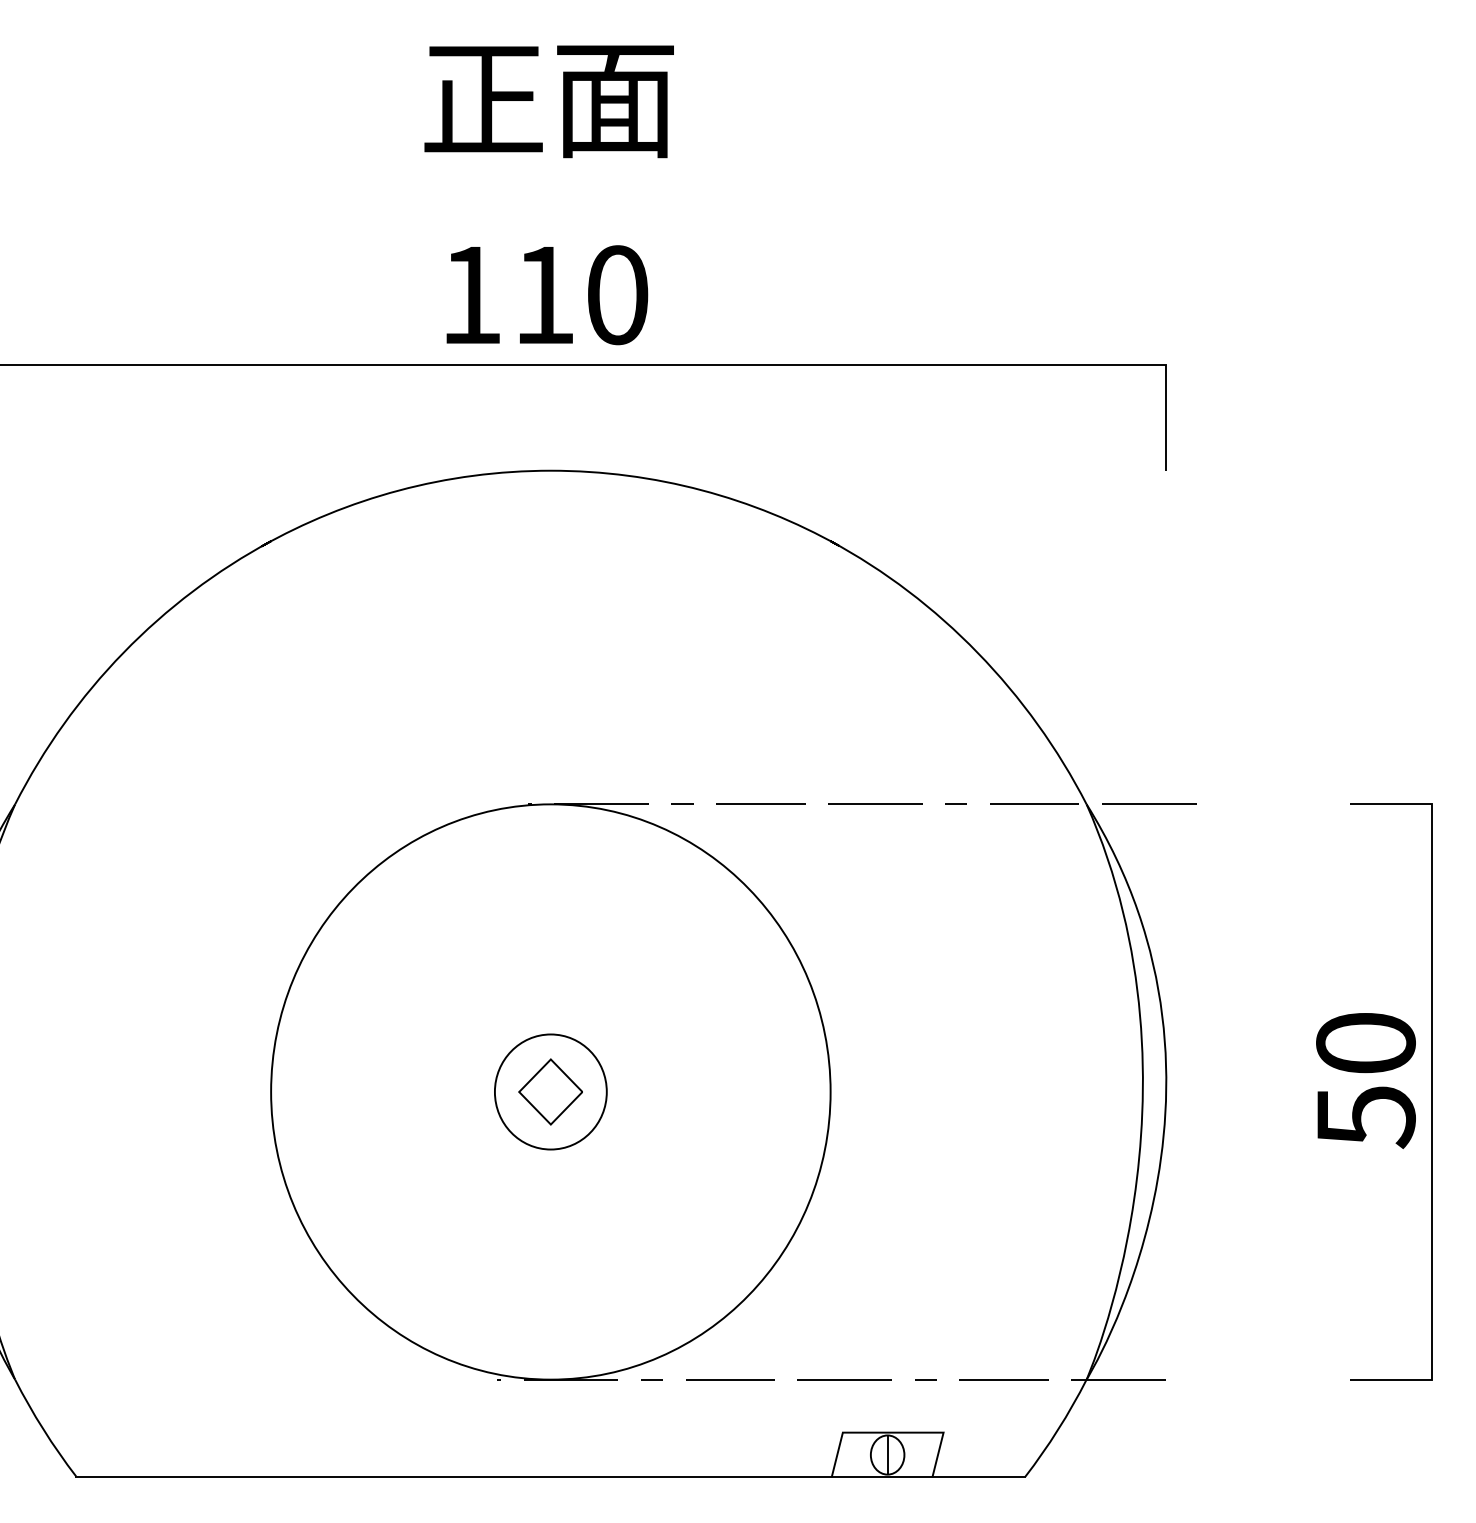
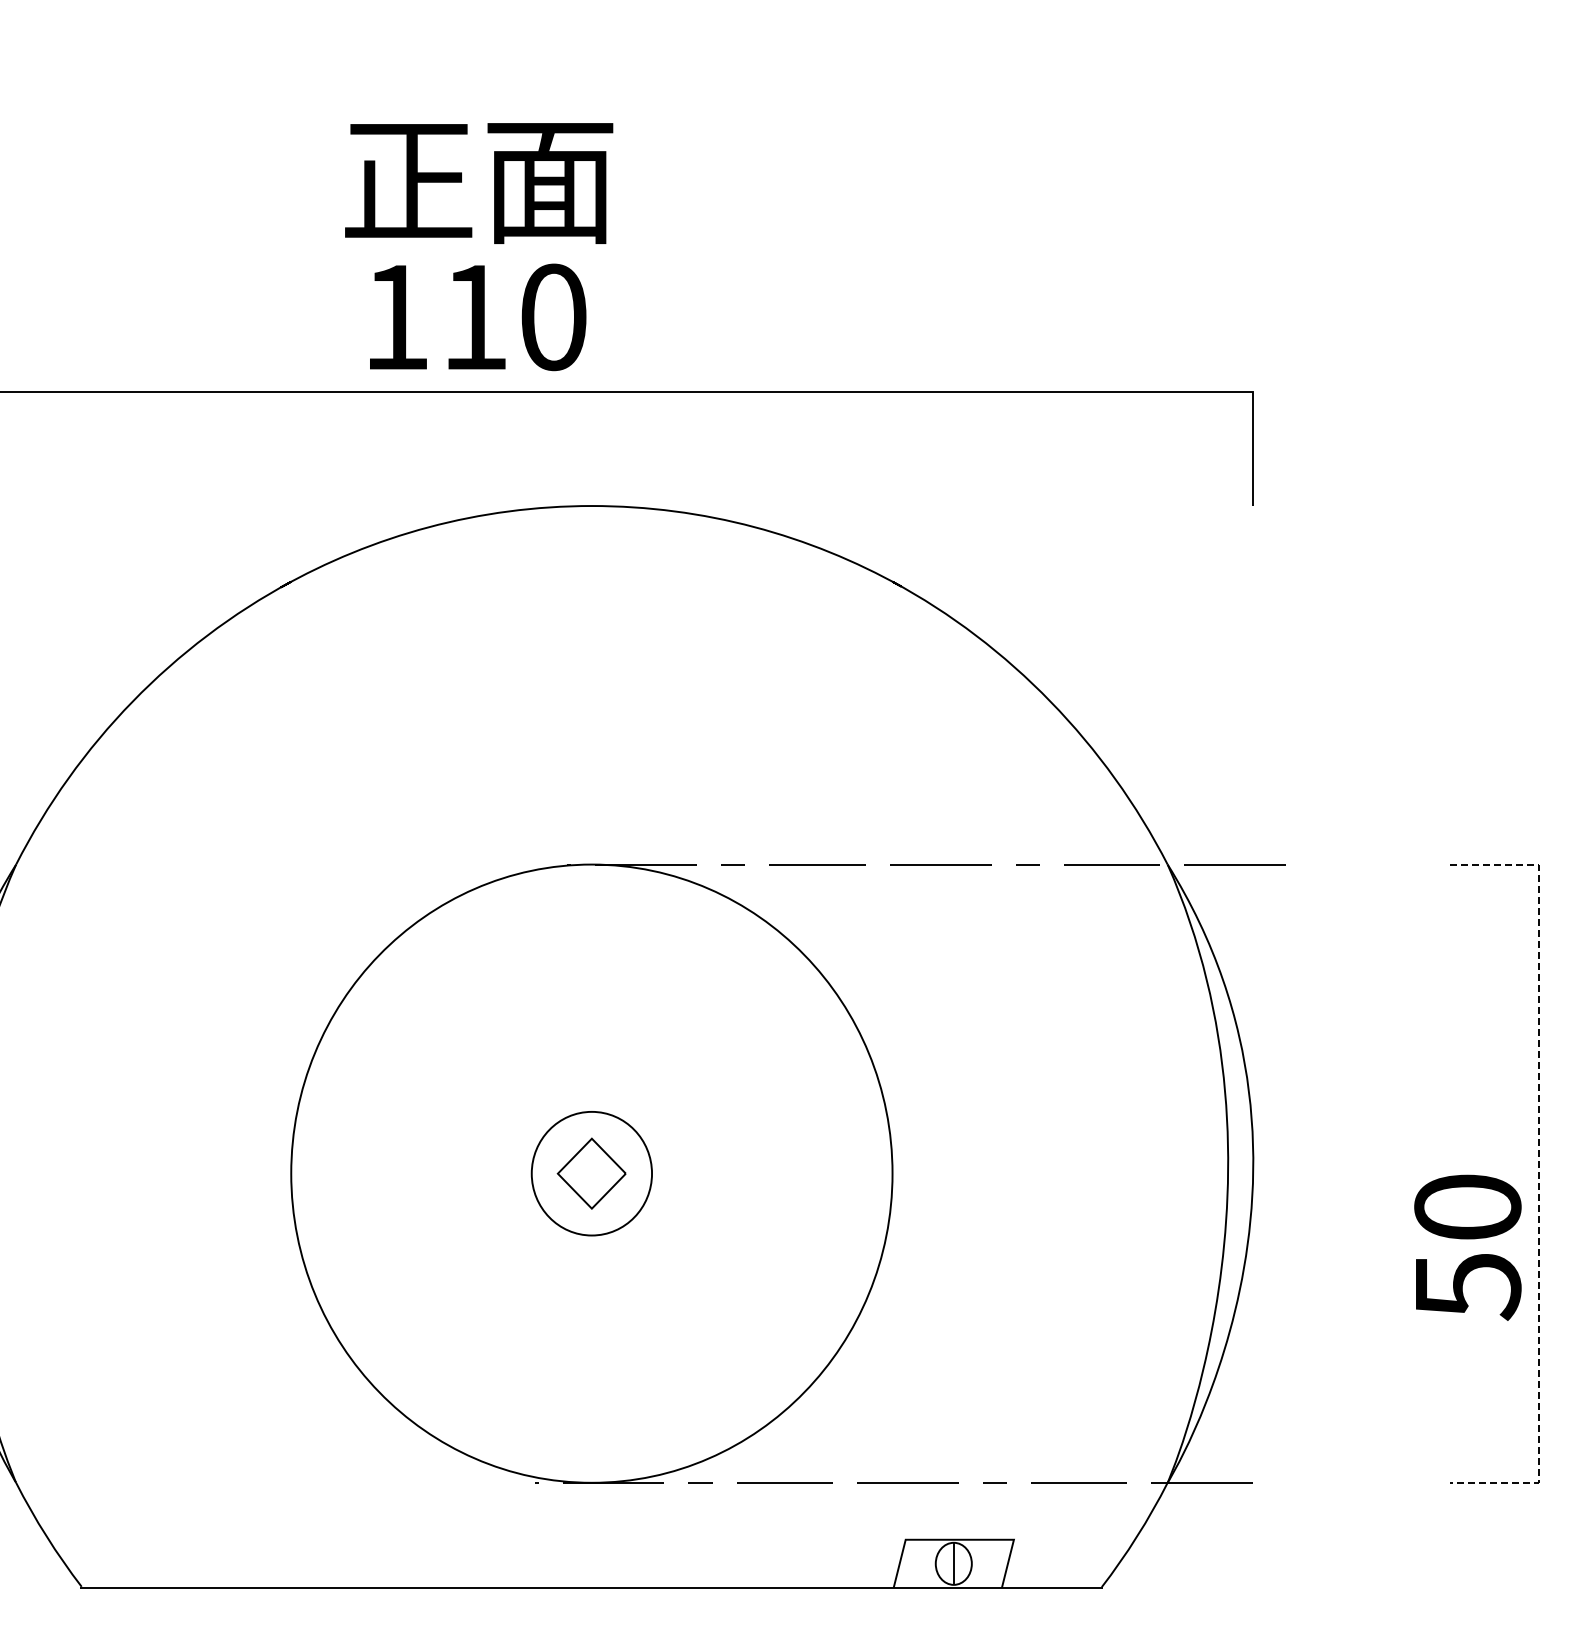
text: (549, 101) -> (479, 183), moved
text: (547, 295) -> (478, 317), moved
text: (1365, 1080) -> (1467, 1247), moved
line: (1431, 1092) -> (1538, 1174), solid -> dashed

